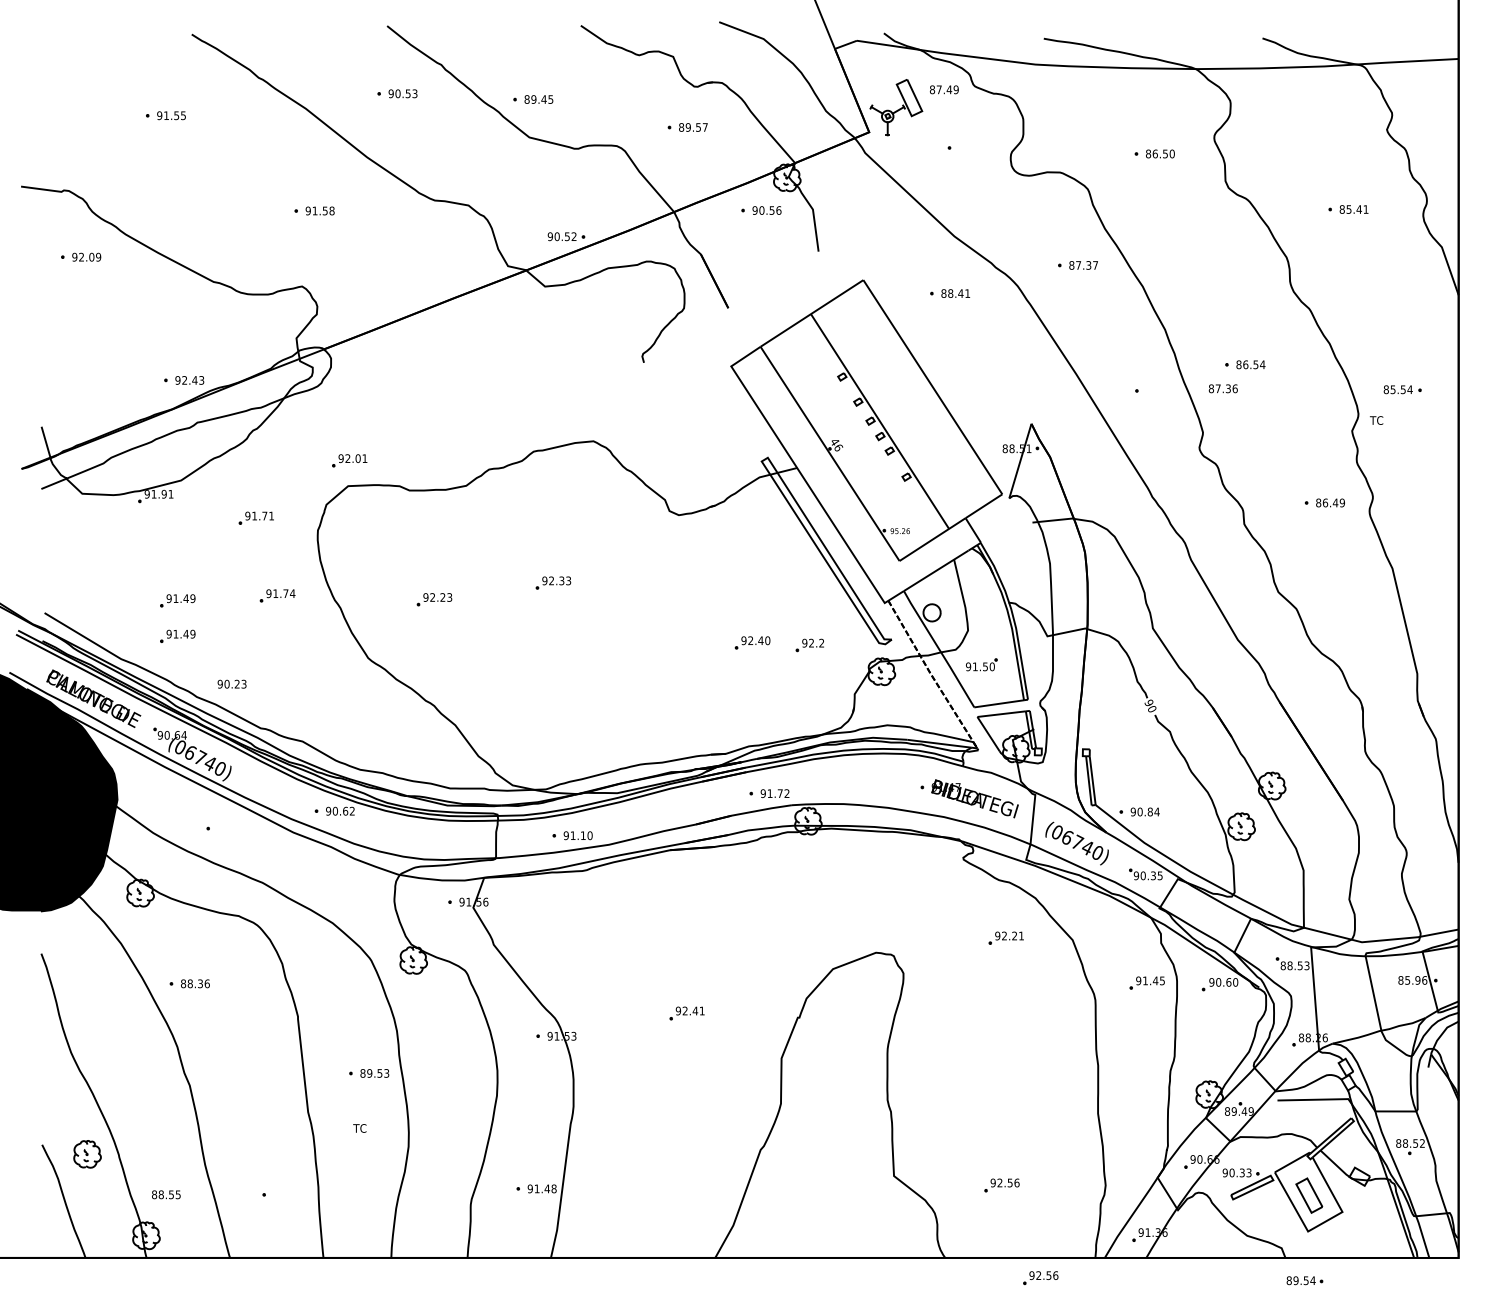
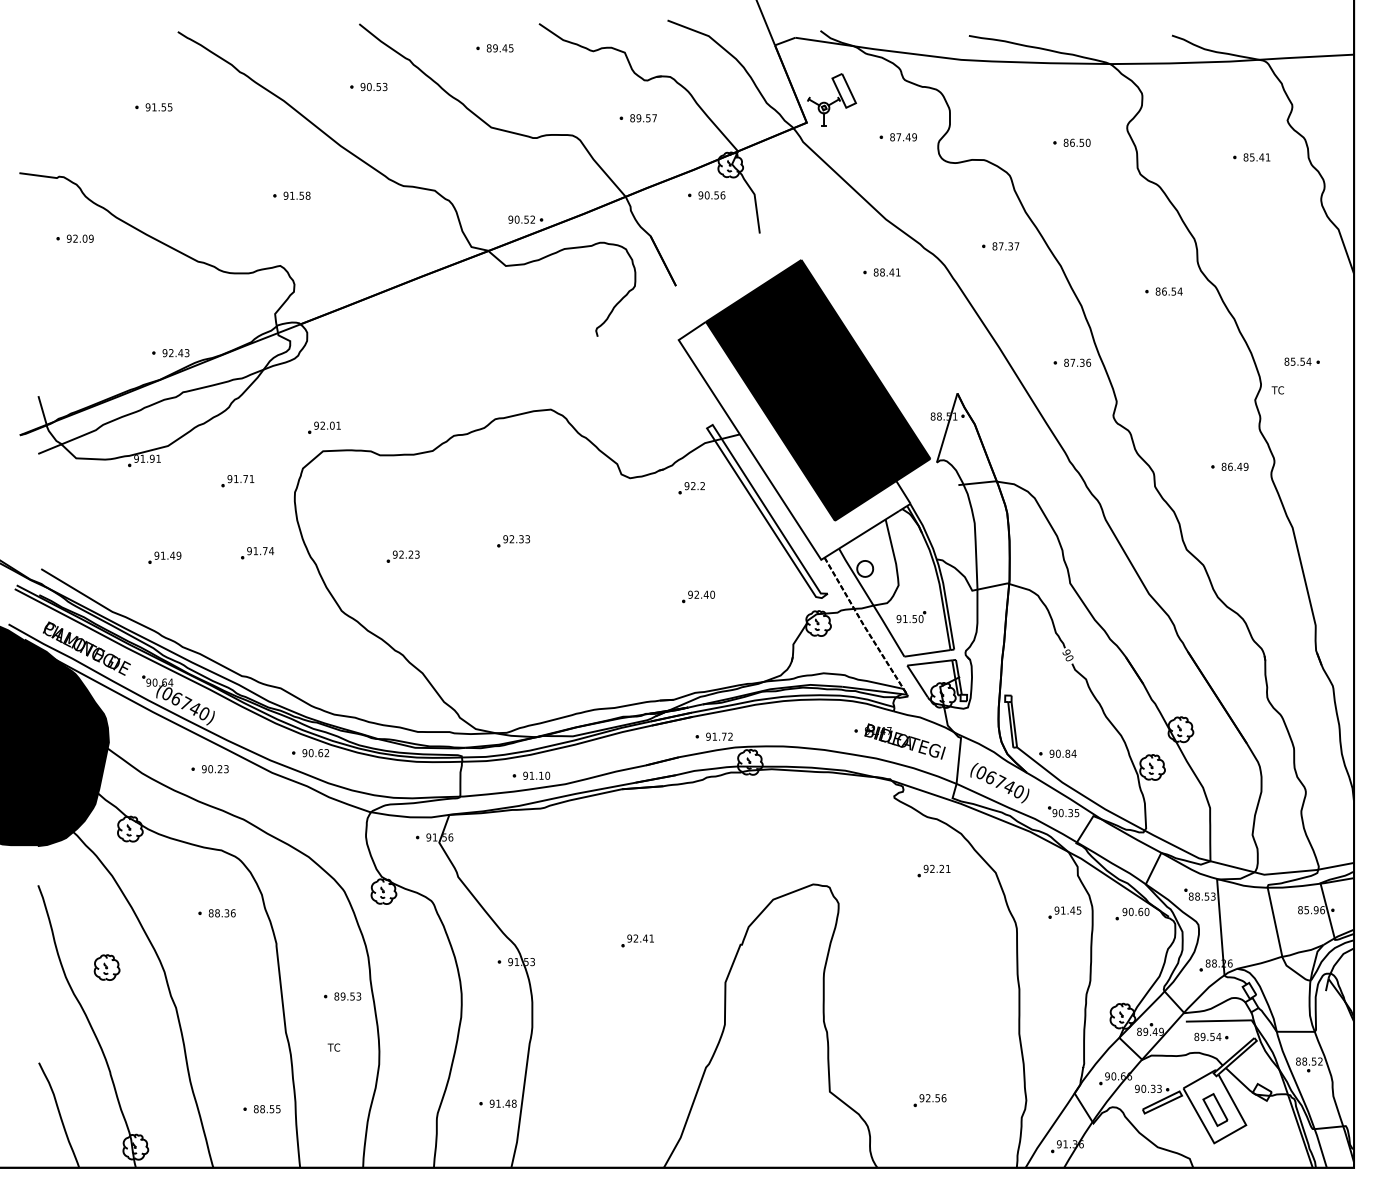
text: (944, 90) -> (903, 137), moved
part: (532, 99) -> (494, 48), moved
part: (1348, 209) -> (1251, 157), moved
part: (1244, 364) -> (1163, 291), moved
text: (1223, 388) -> (1077, 362), moved
fill: (880, 419) -> (817, 389), added
part: (177, 636) -> (164, 590), removed
part: (809, 645) -> (691, 488), moved
text: (232, 684) -> (215, 769), moved
part: (189, 984) -> (216, 913), moved
part: (86, 1154) -> (106, 967), moved
text: (166, 1195) -> (267, 1109), moved
part: (1040, 1278) -> (965, 1186), removed
part: (1305, 1280) -> (1211, 1036), moved

